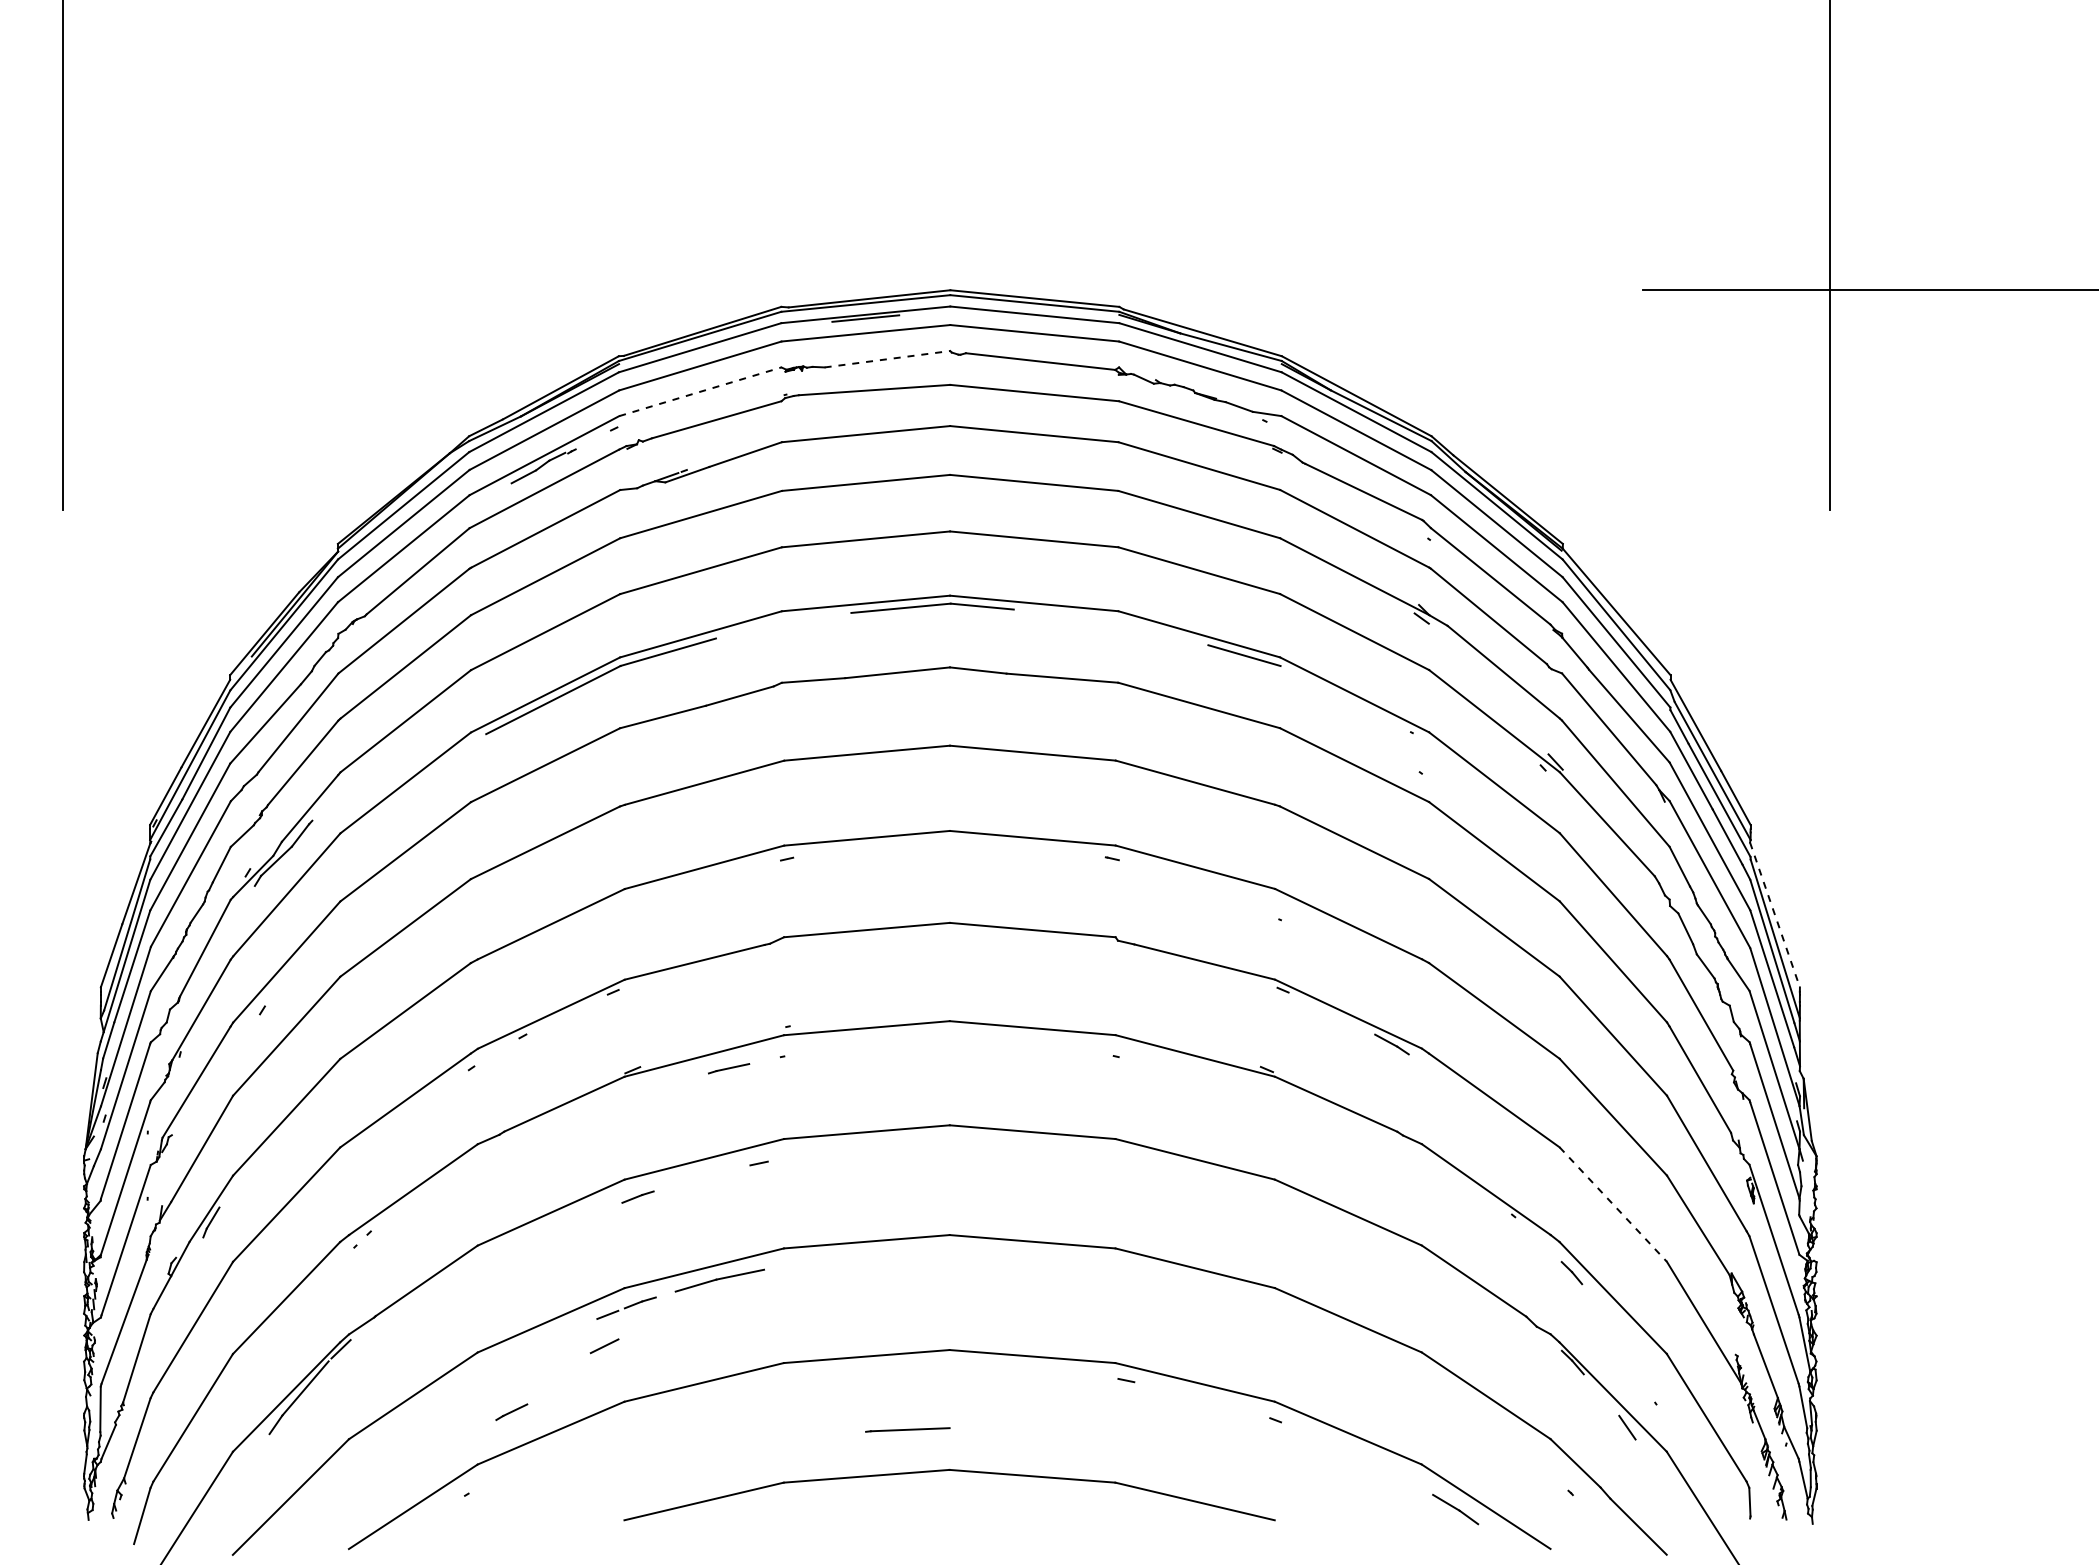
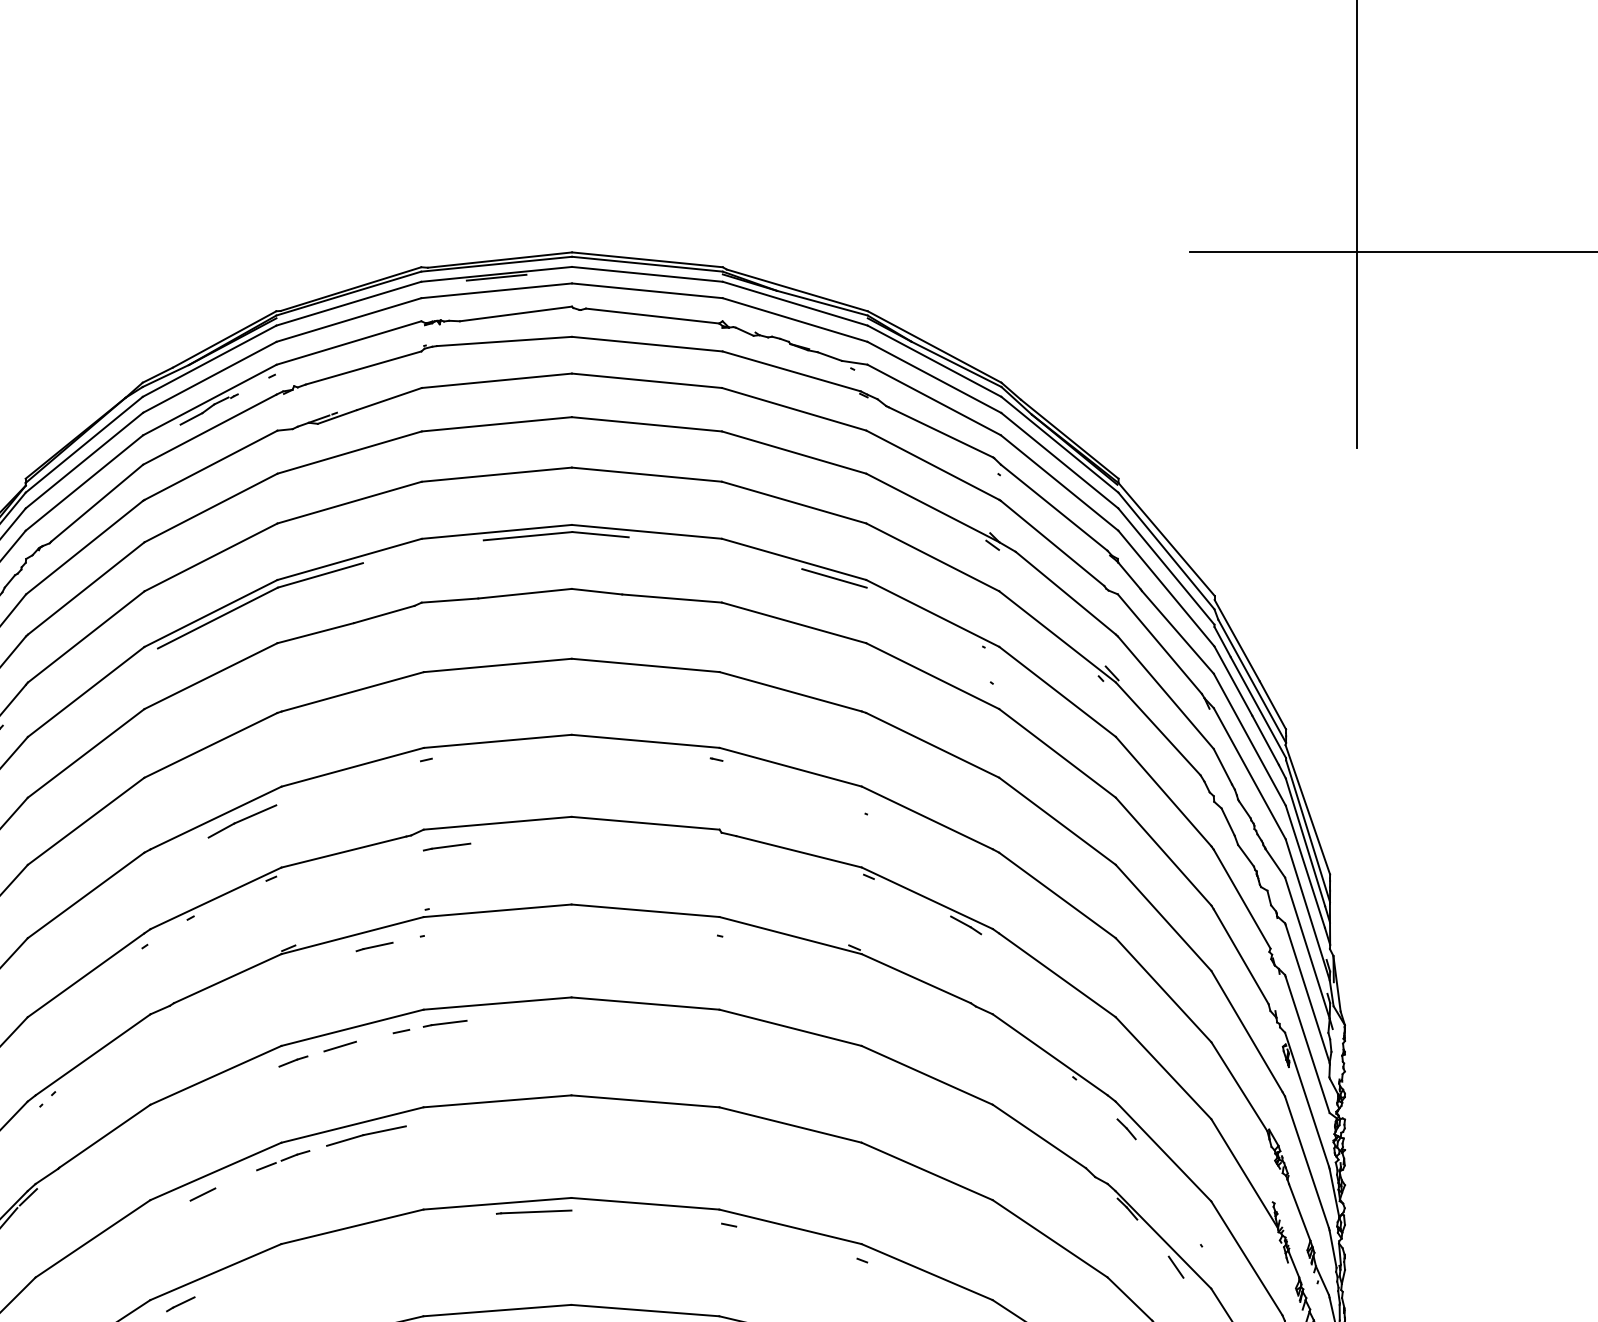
line: (887, 359) -> (516, 314), dashed -> solid
line: (700, 391) -> (349, 342), dashed -> solid
line: (1774, 914) -> (1307, 809), dashed -> solid
part: (580, 928) -> (242, 821), added
line: (810, 956) -> (447, 846), added
line: (807, 1154) -> (444, 1023), added
line: (690, 1180) -> (340, 1046), added
line: (1613, 1204) -> (1163, 1068), dashed -> solid
line: (604, 1346) -> (202, 1194), moved
line: (511, 1412) -> (180, 1304), moved
line: (907, 1429) -> (533, 1211), moved

